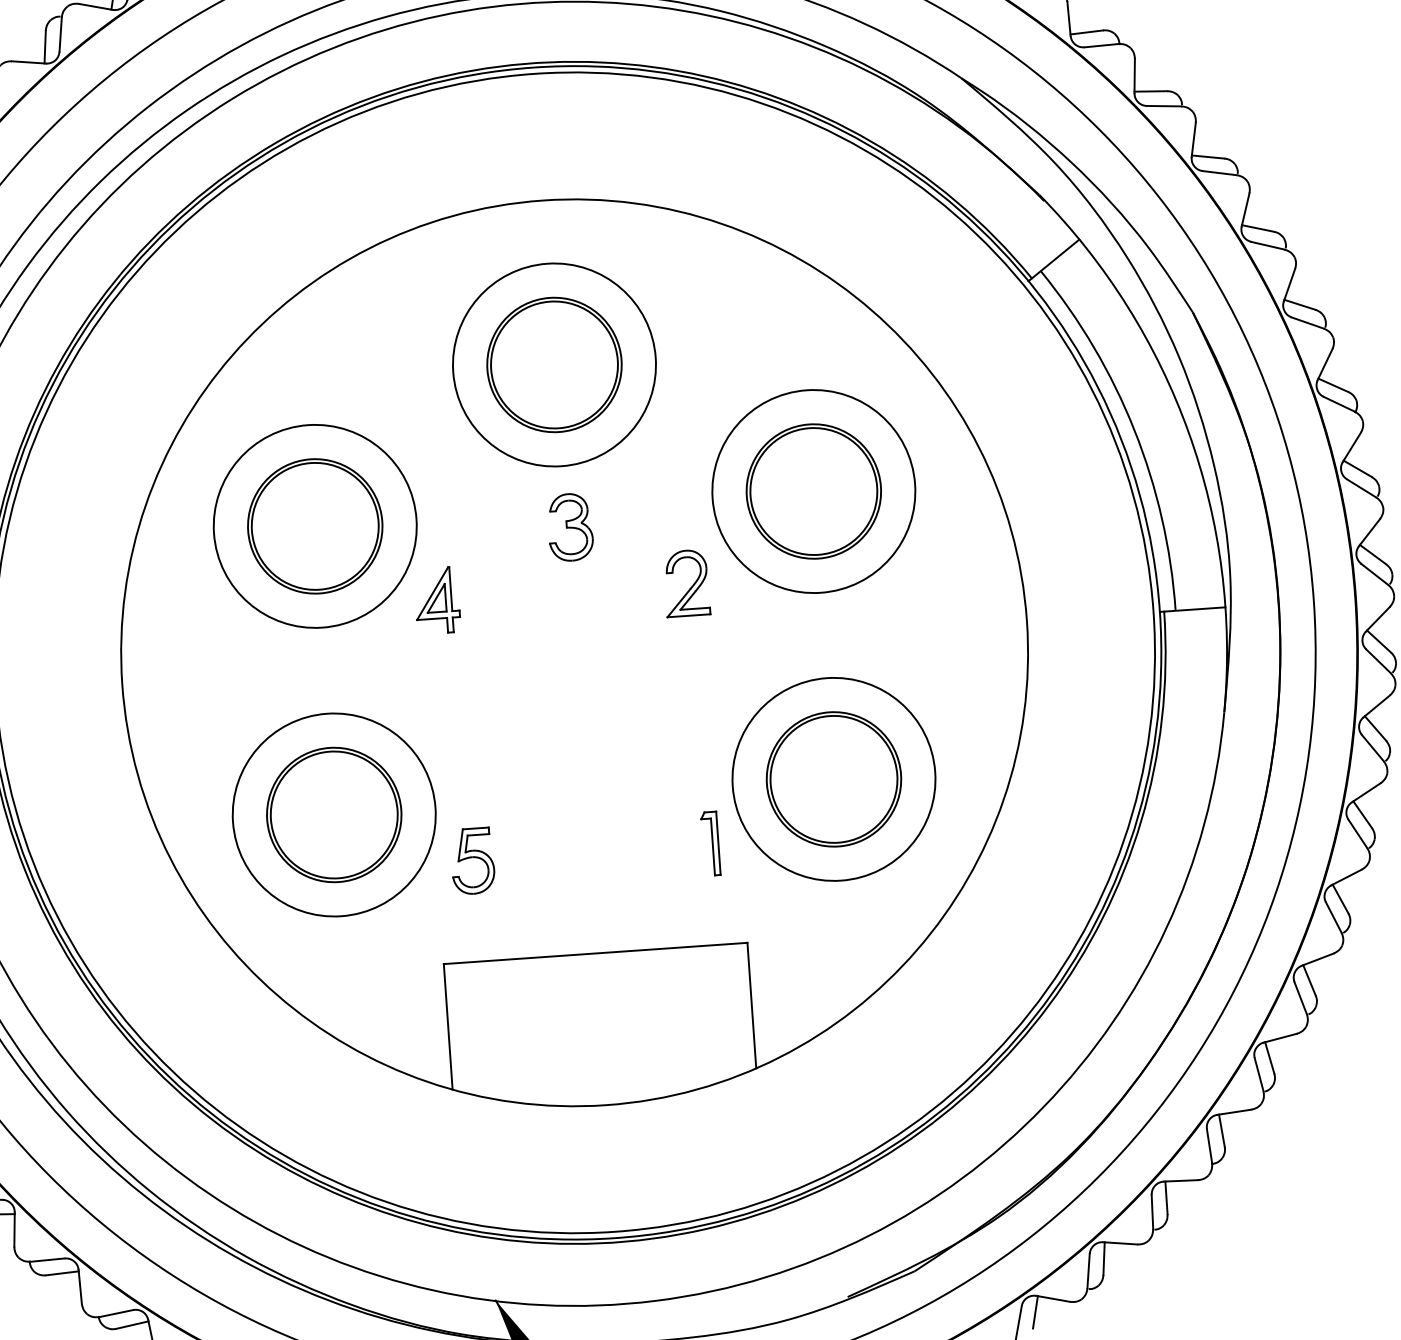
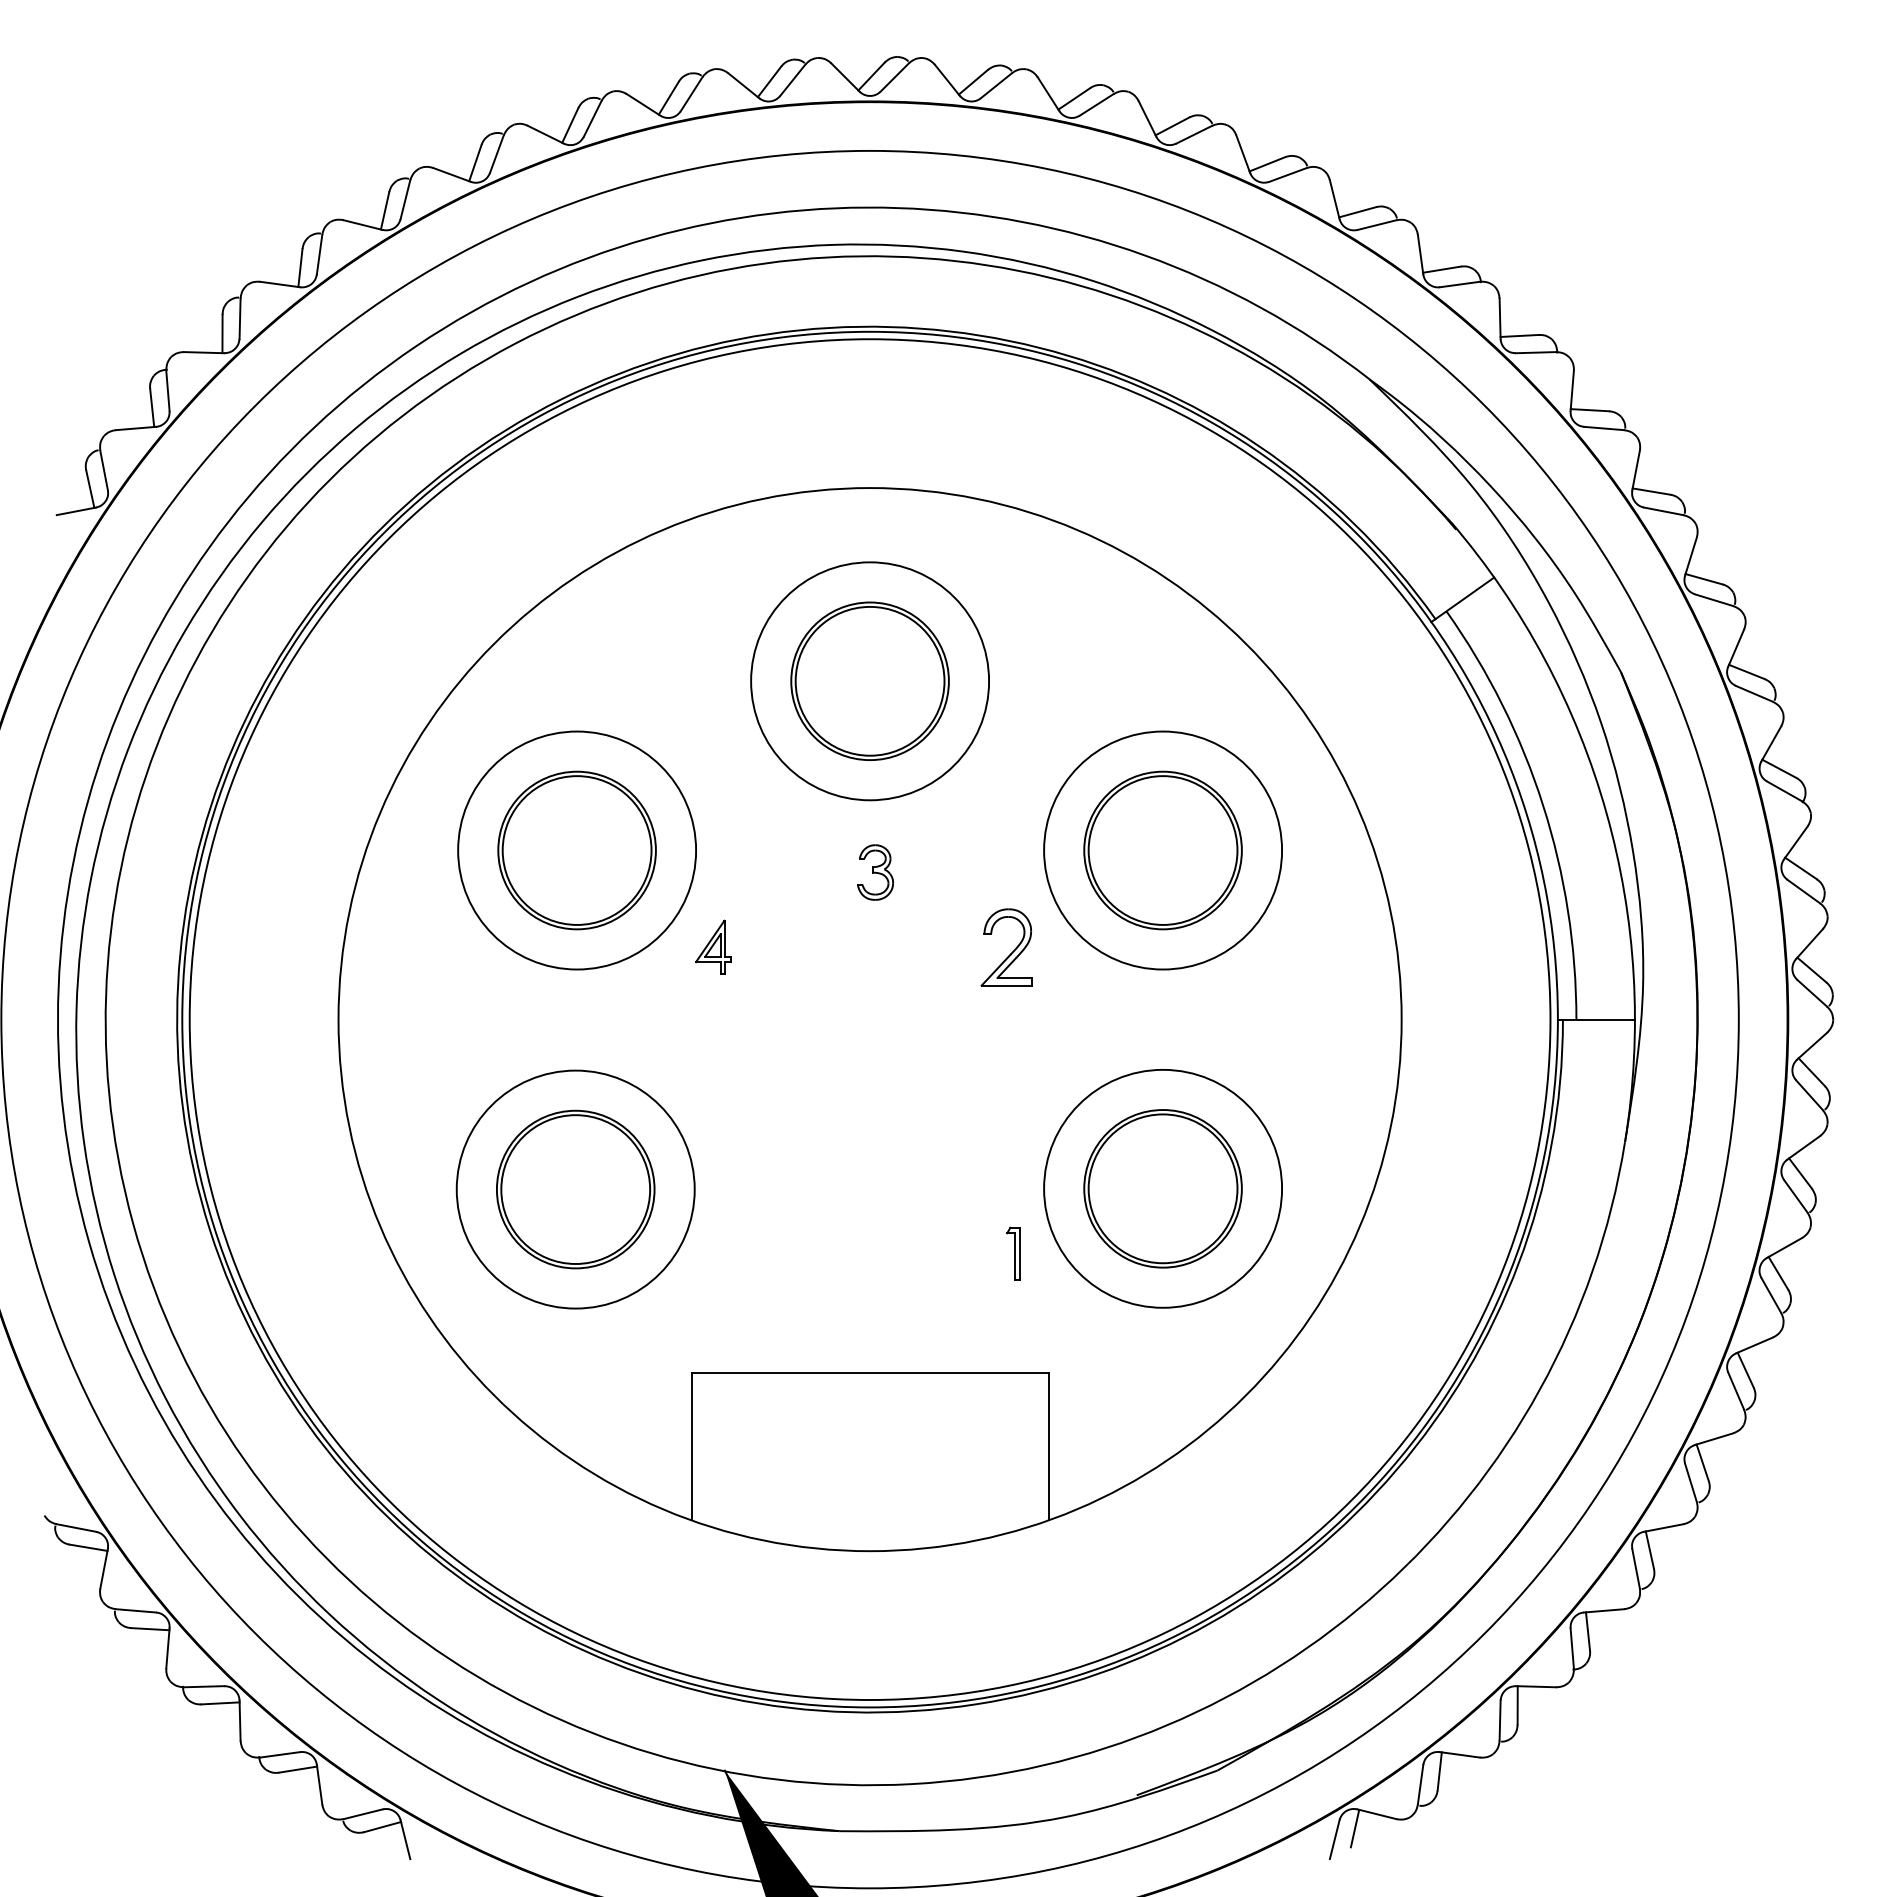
part: (570, 527) -> (875, 872), size x0.7
part: (437, 600) -> (713, 947), size x0.7
part: (710, 843) -> (1013, 1253), size x0.7
part: (472, 860) -> (733, 1254), removed

